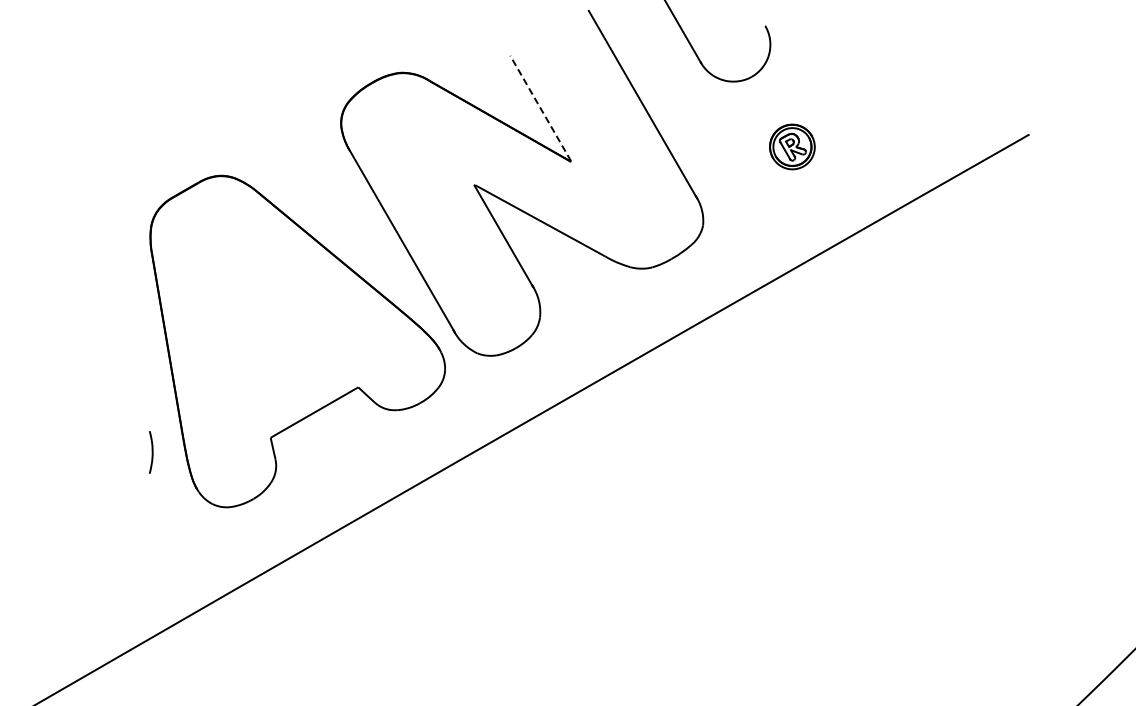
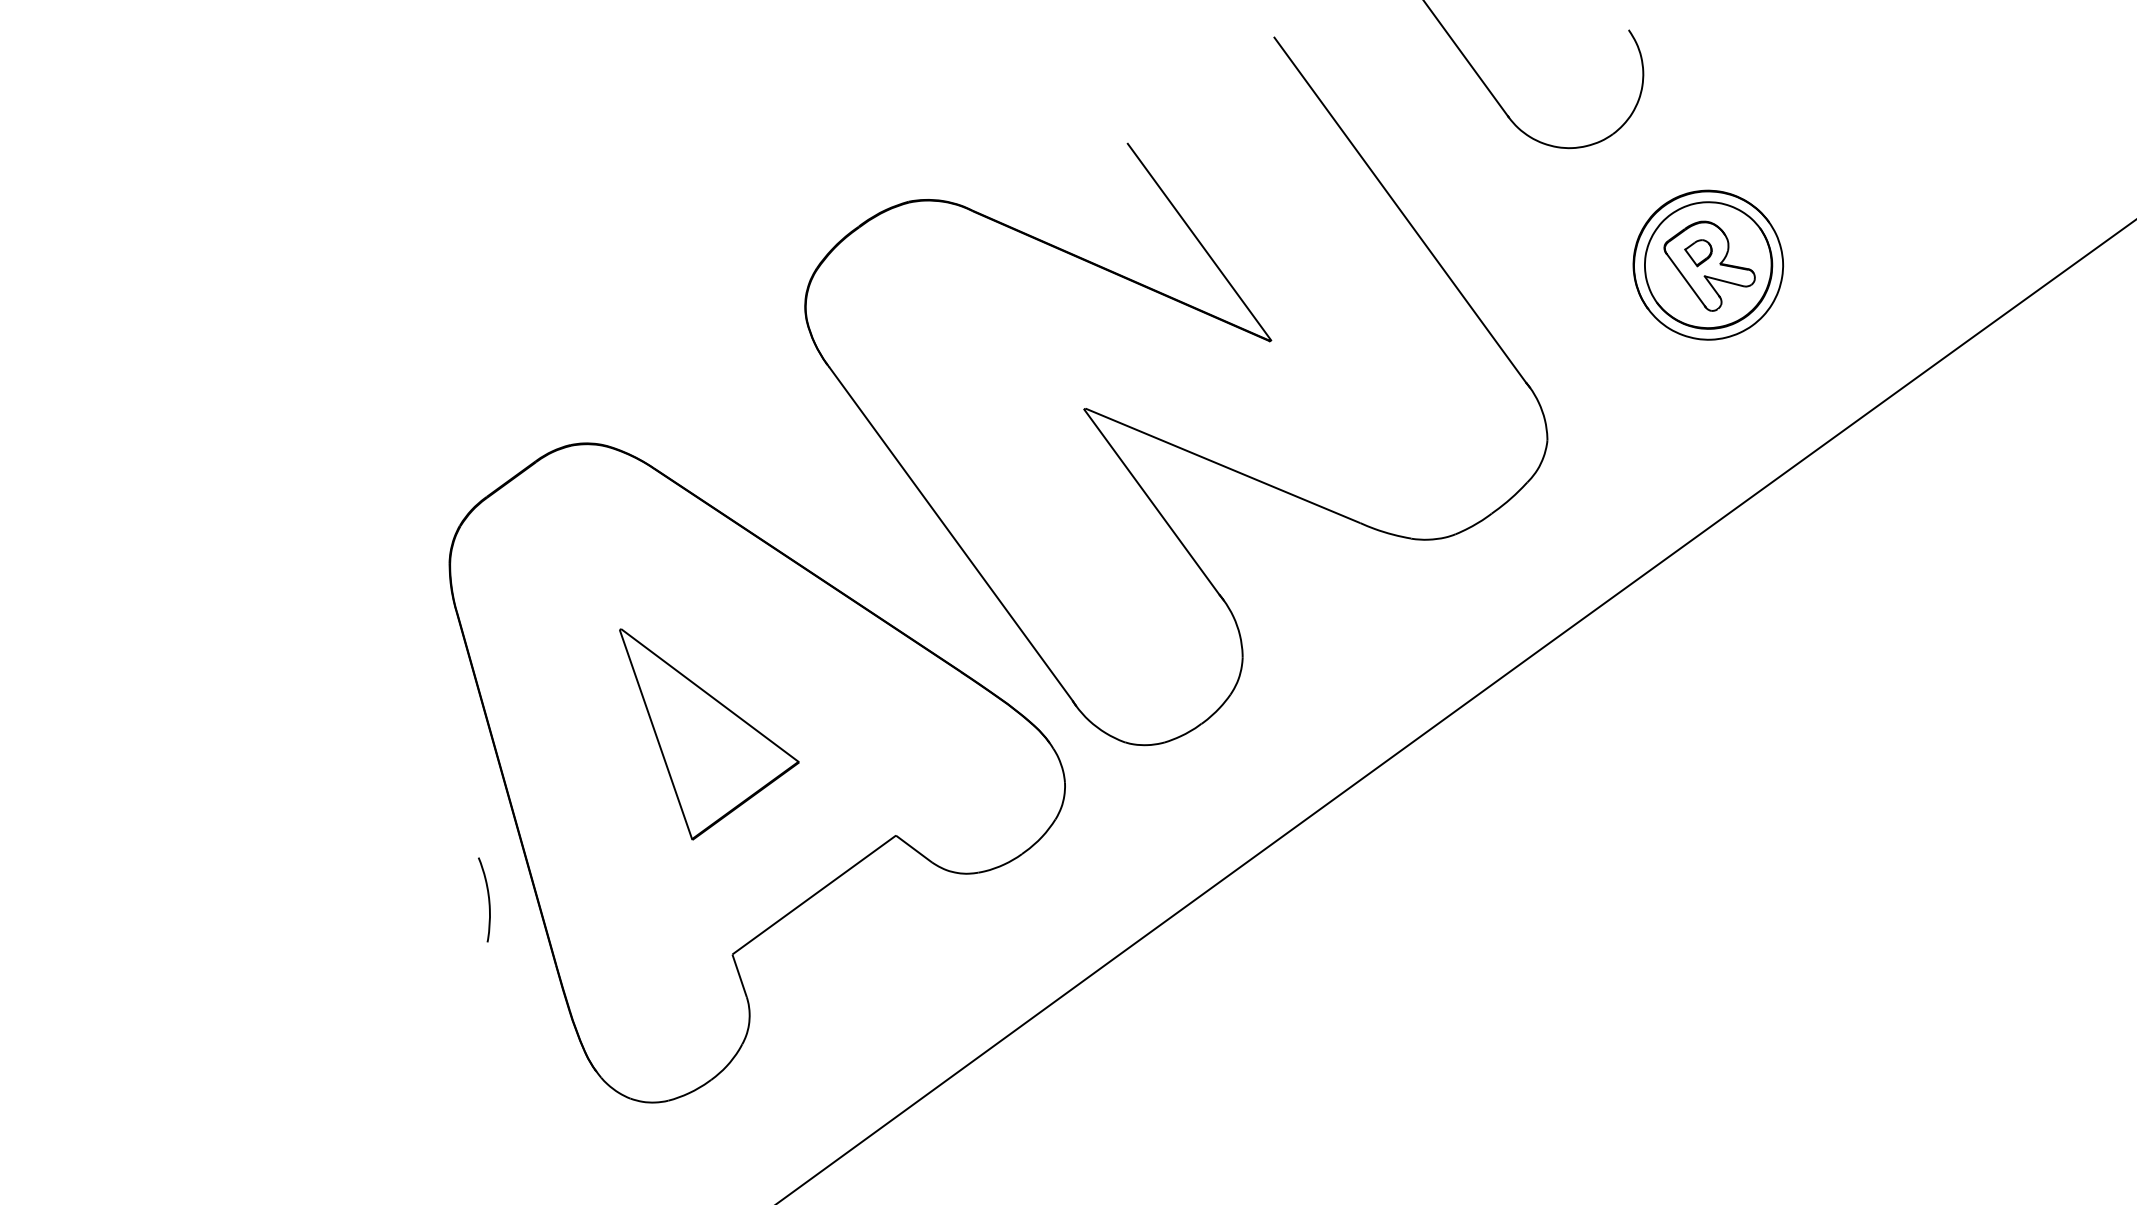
line: (540, 108) -> (1199, 242), dashed -> solid
part: (792, 146) -> (1708, 264), size x1.67
part: (272, 324) -> (711, 728), added
curve: (151, 452) -> (486, 899), moved

